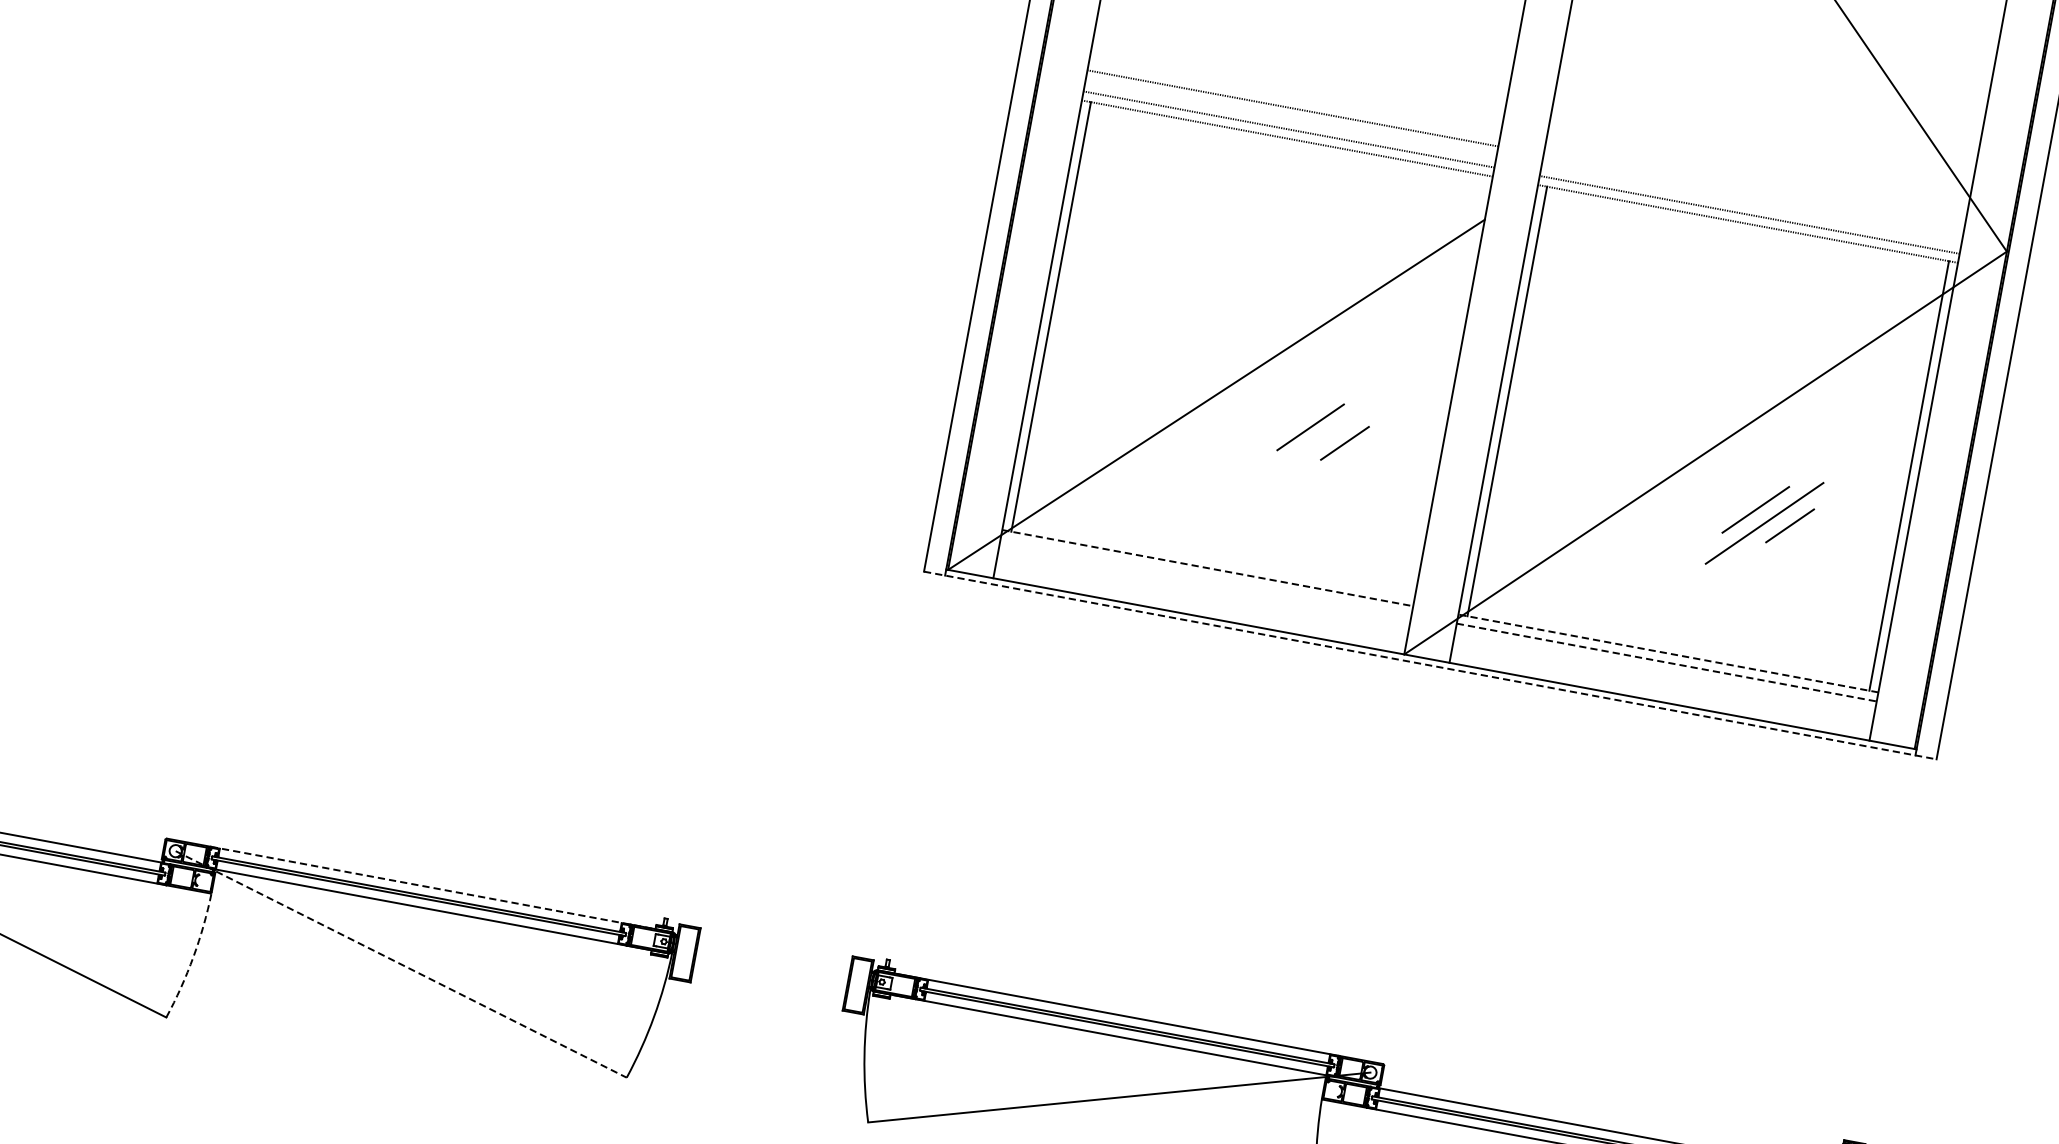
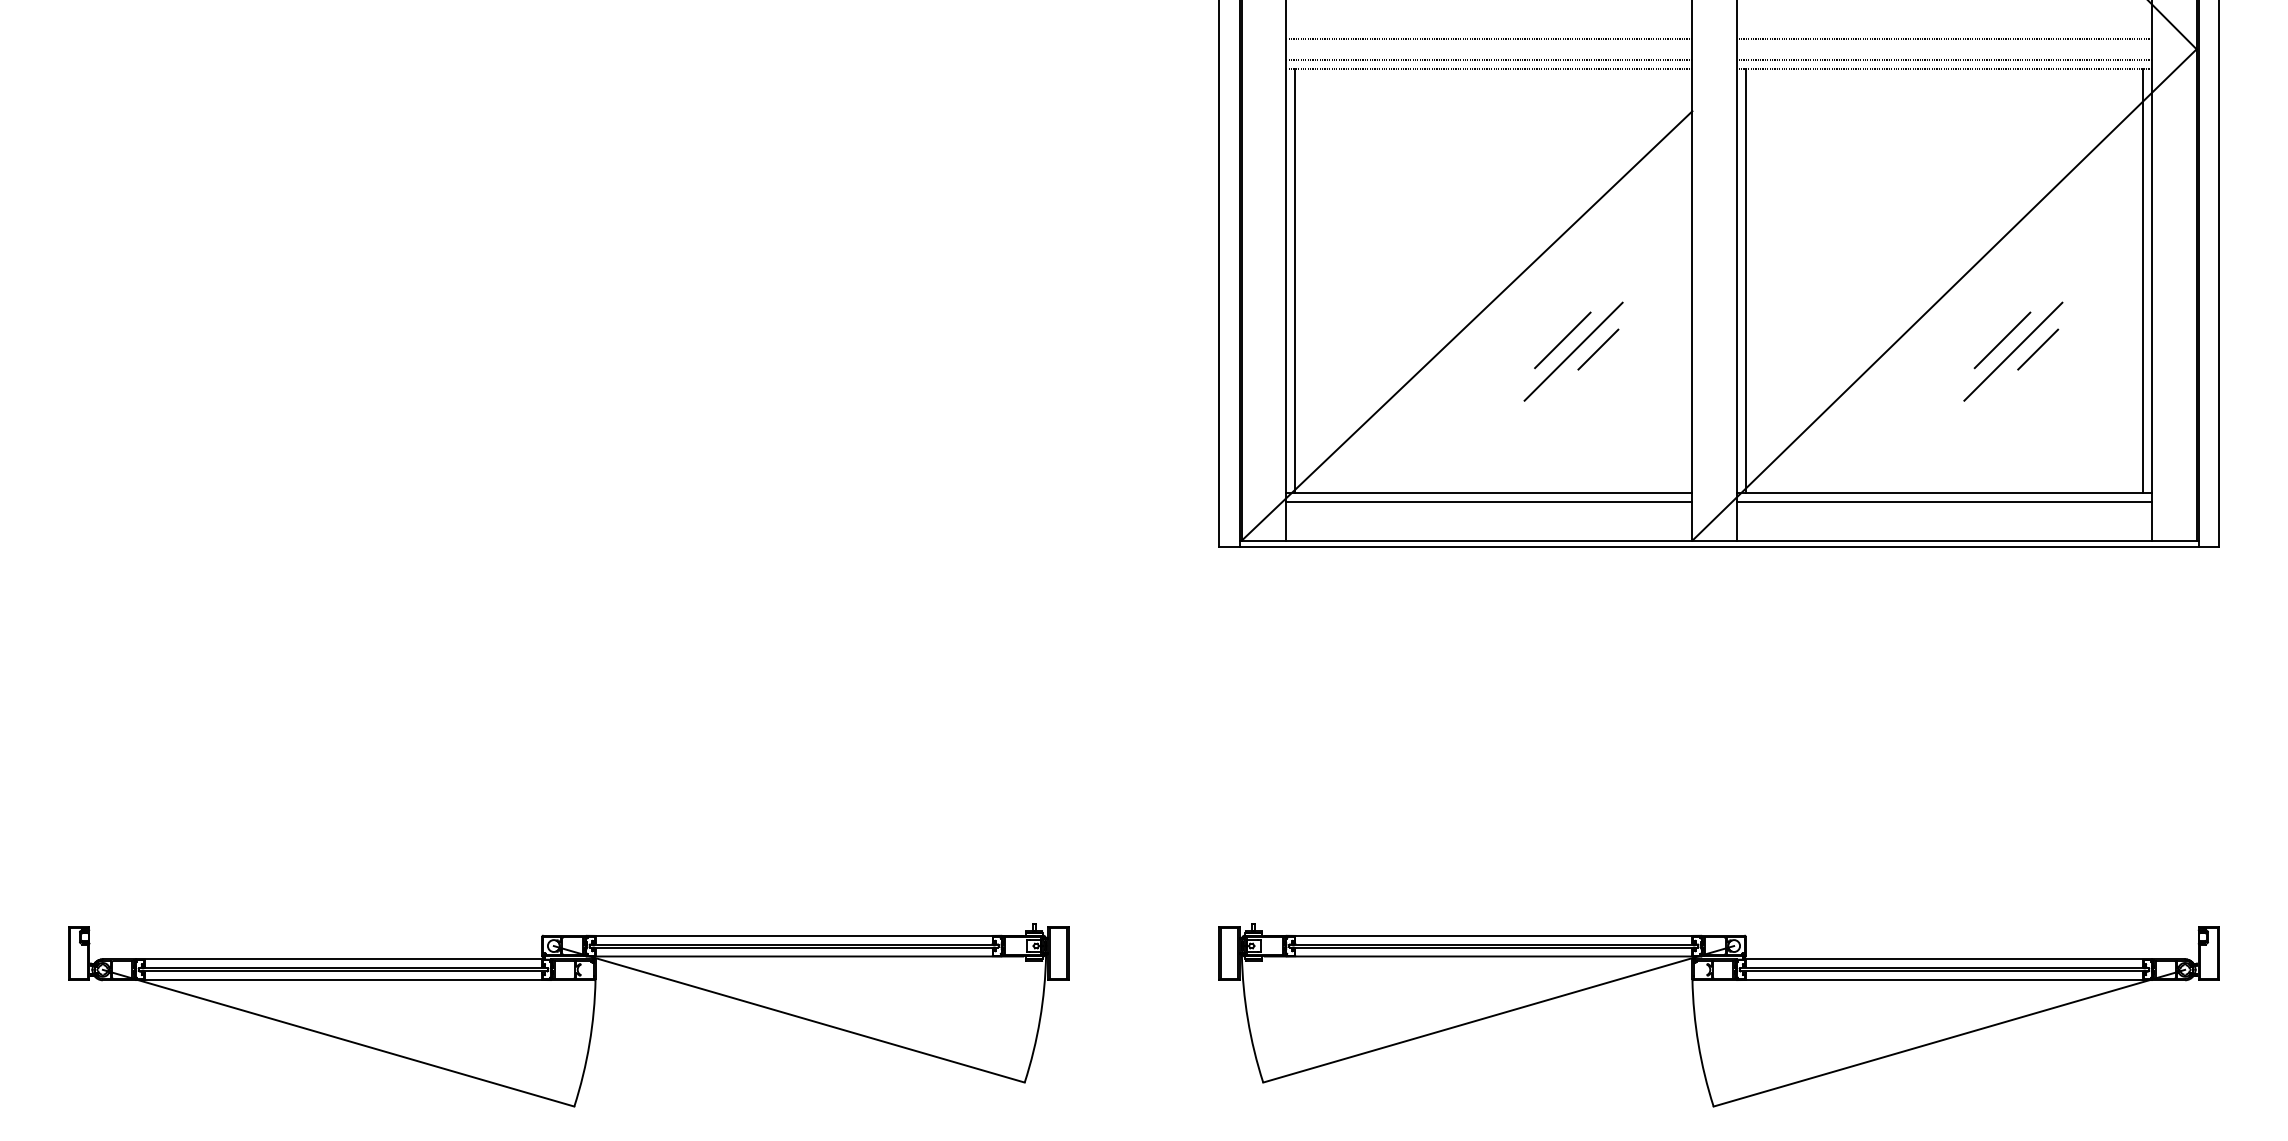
line: (1753, 193) -> (1944, 38), added
line: (1319, 440) -> (1573, 351), added
line: (1207, 568) -> (1489, 493), dashed -> solid
line: (1206, 576) -> (1489, 501), added
line: (1668, 653) -> (1944, 493), dashed -> solid
line: (1667, 662) -> (1945, 501), dashed -> solid
line: (1430, 665) -> (1719, 546), dashed -> solid
line: (432, 887) -> (805, 935), dashed -> solid
arc: (193, 956) -> (589, 1043), dashed -> solid
line: (401, 964) -> (789, 1014), dashed -> solid

